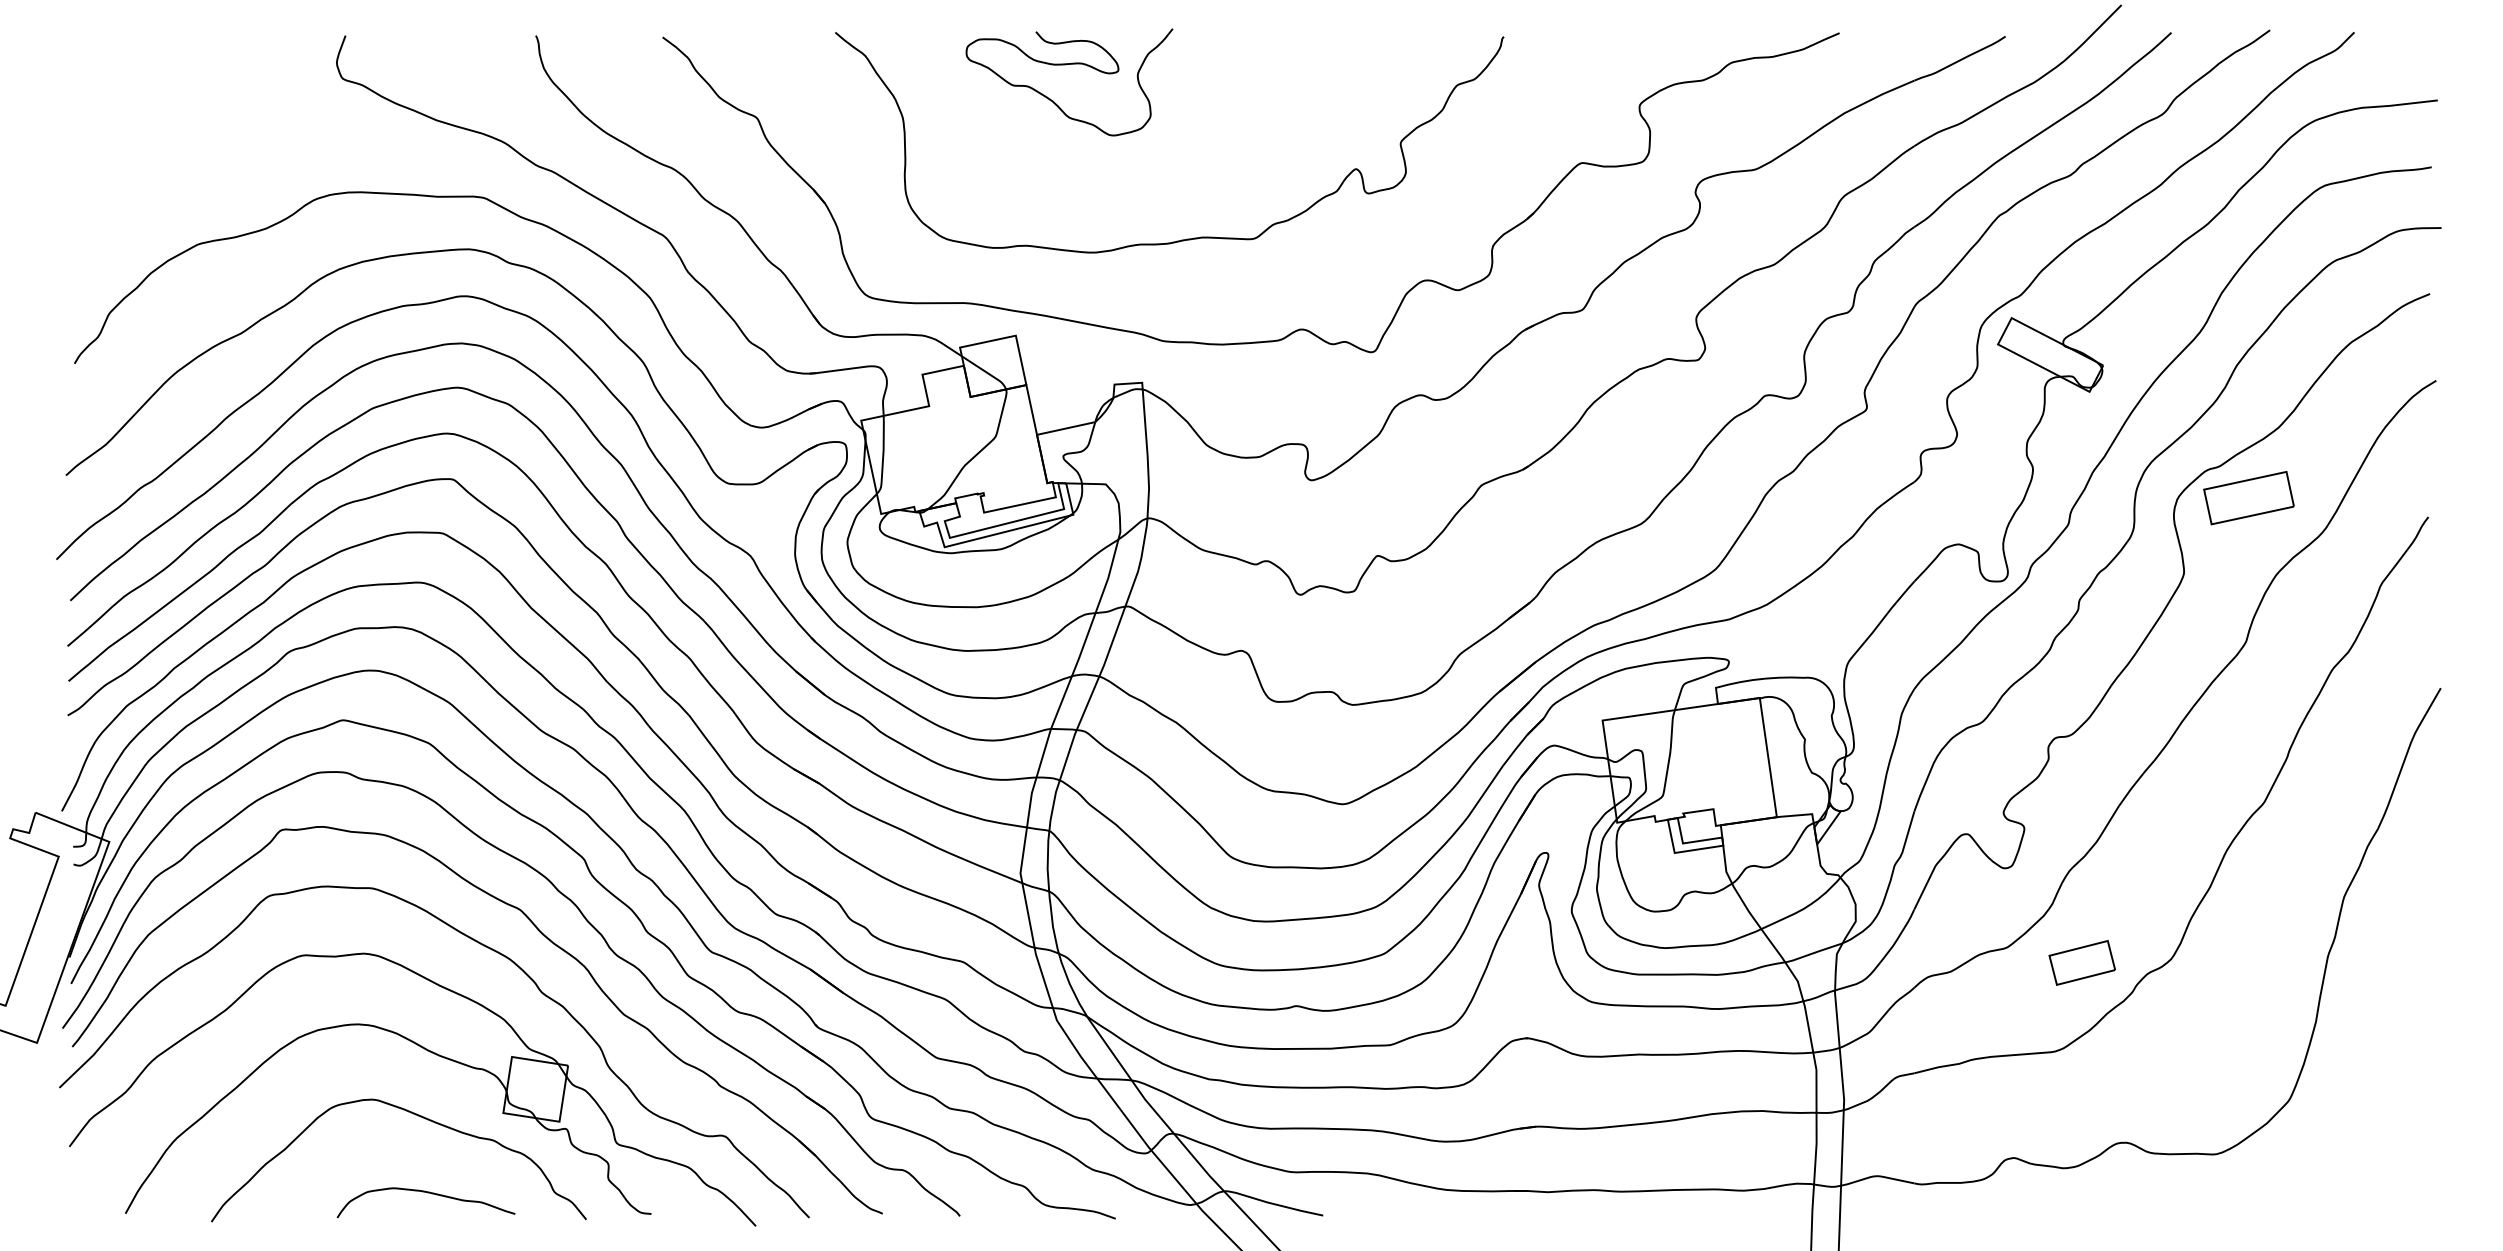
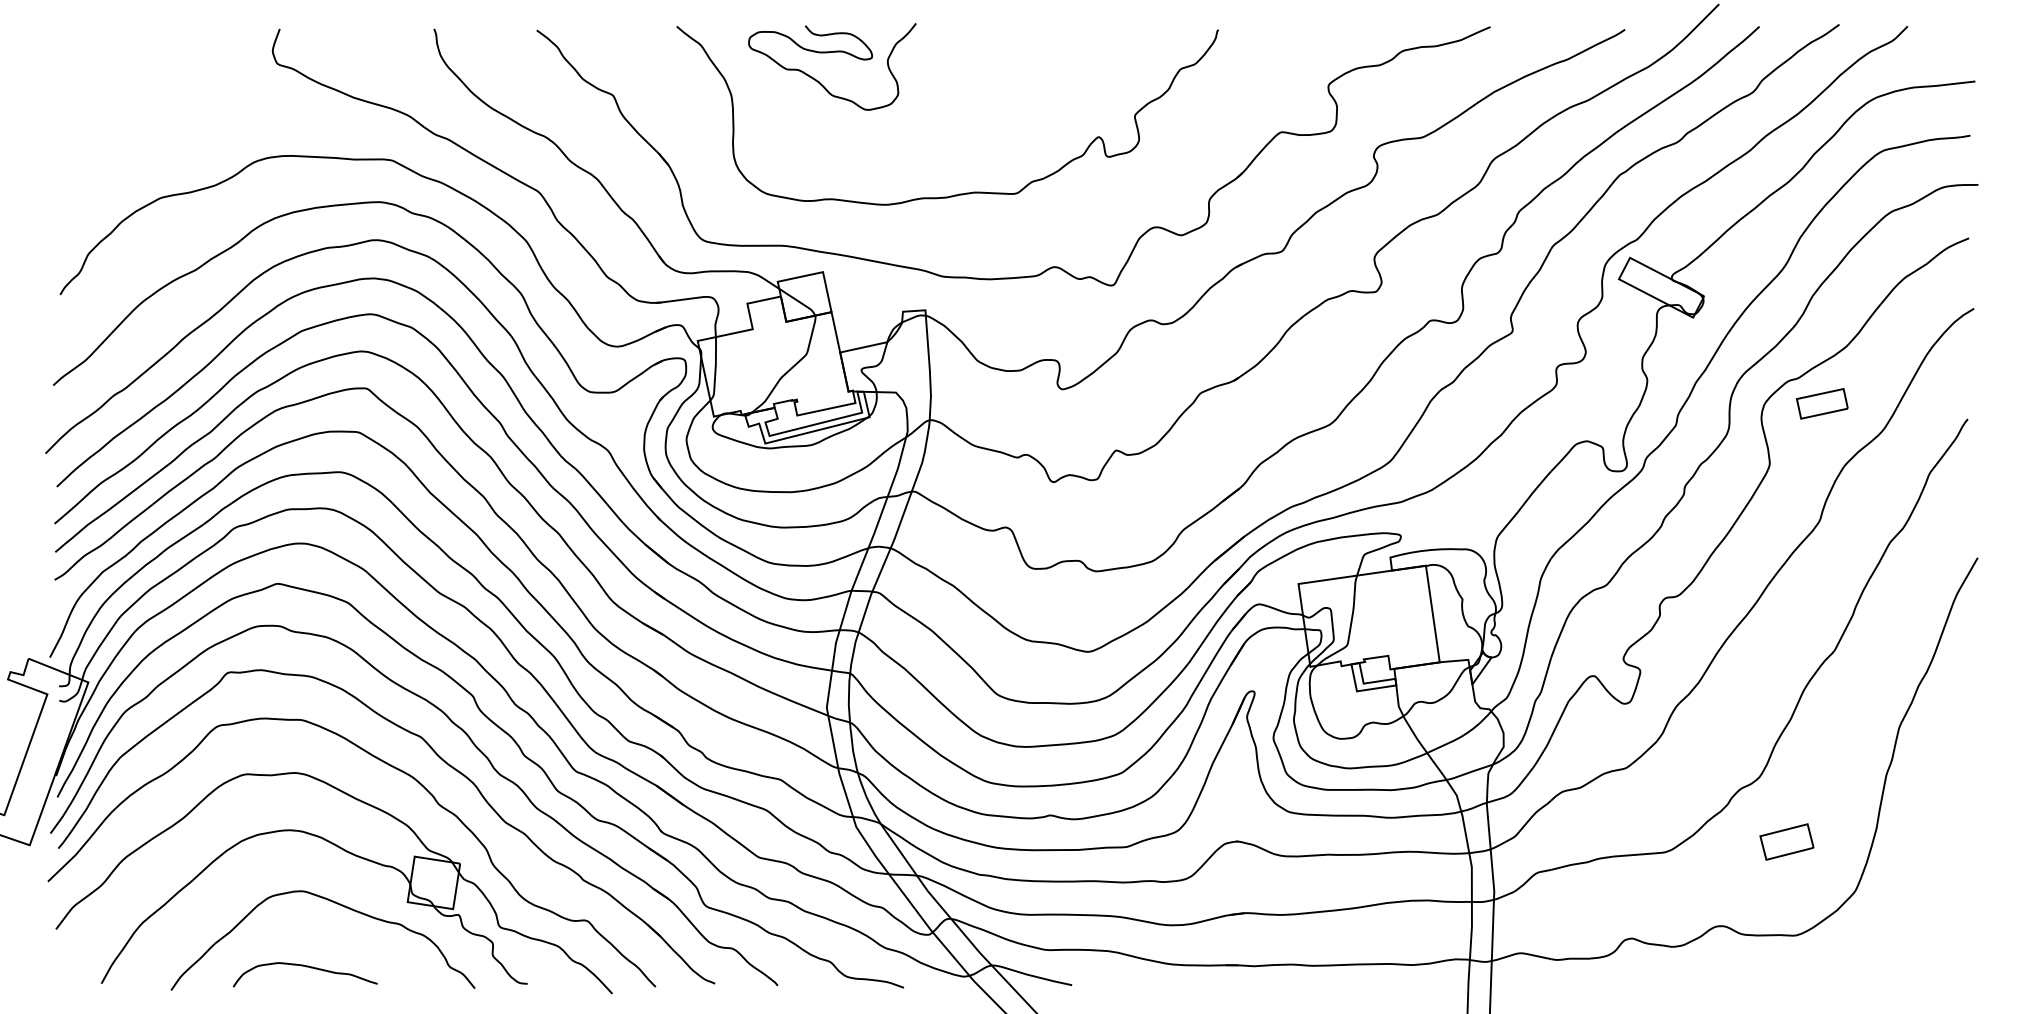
curve: (1066, 65) -> (830, 53), moved
part: (2248, 498) -> (1821, 404), size x0.7
part: (2081, 962) -> (1786, 841), moved
curve: (427, 1193) -> (306, 967), moved

